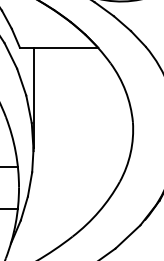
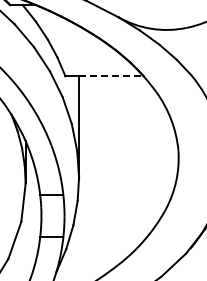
line: (66, 48) -> (112, 76), solid -> dashed

